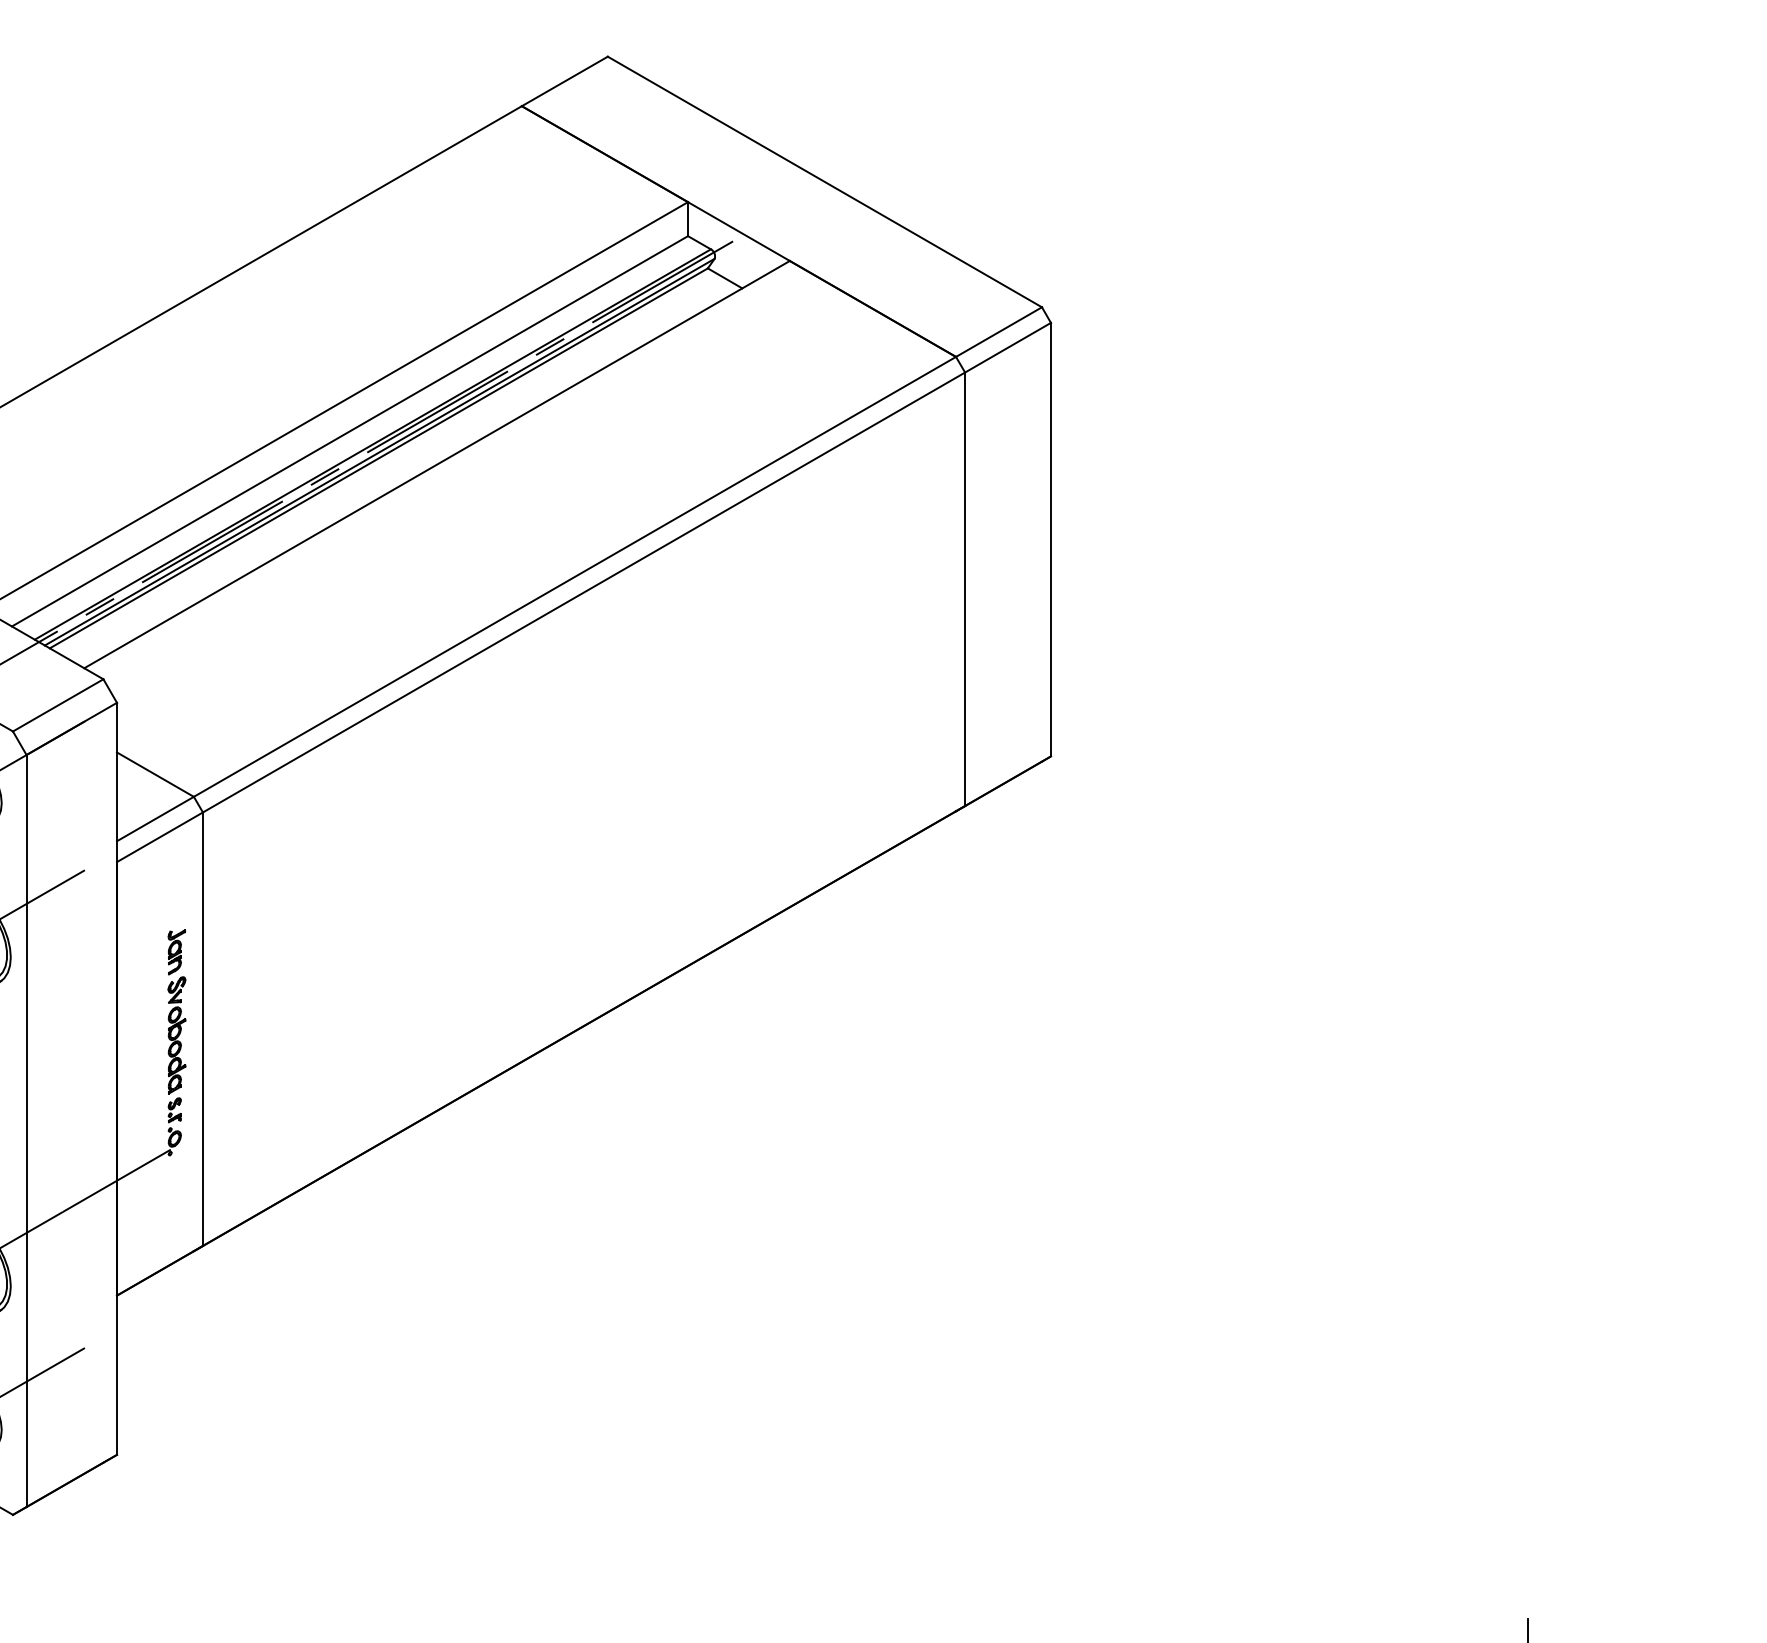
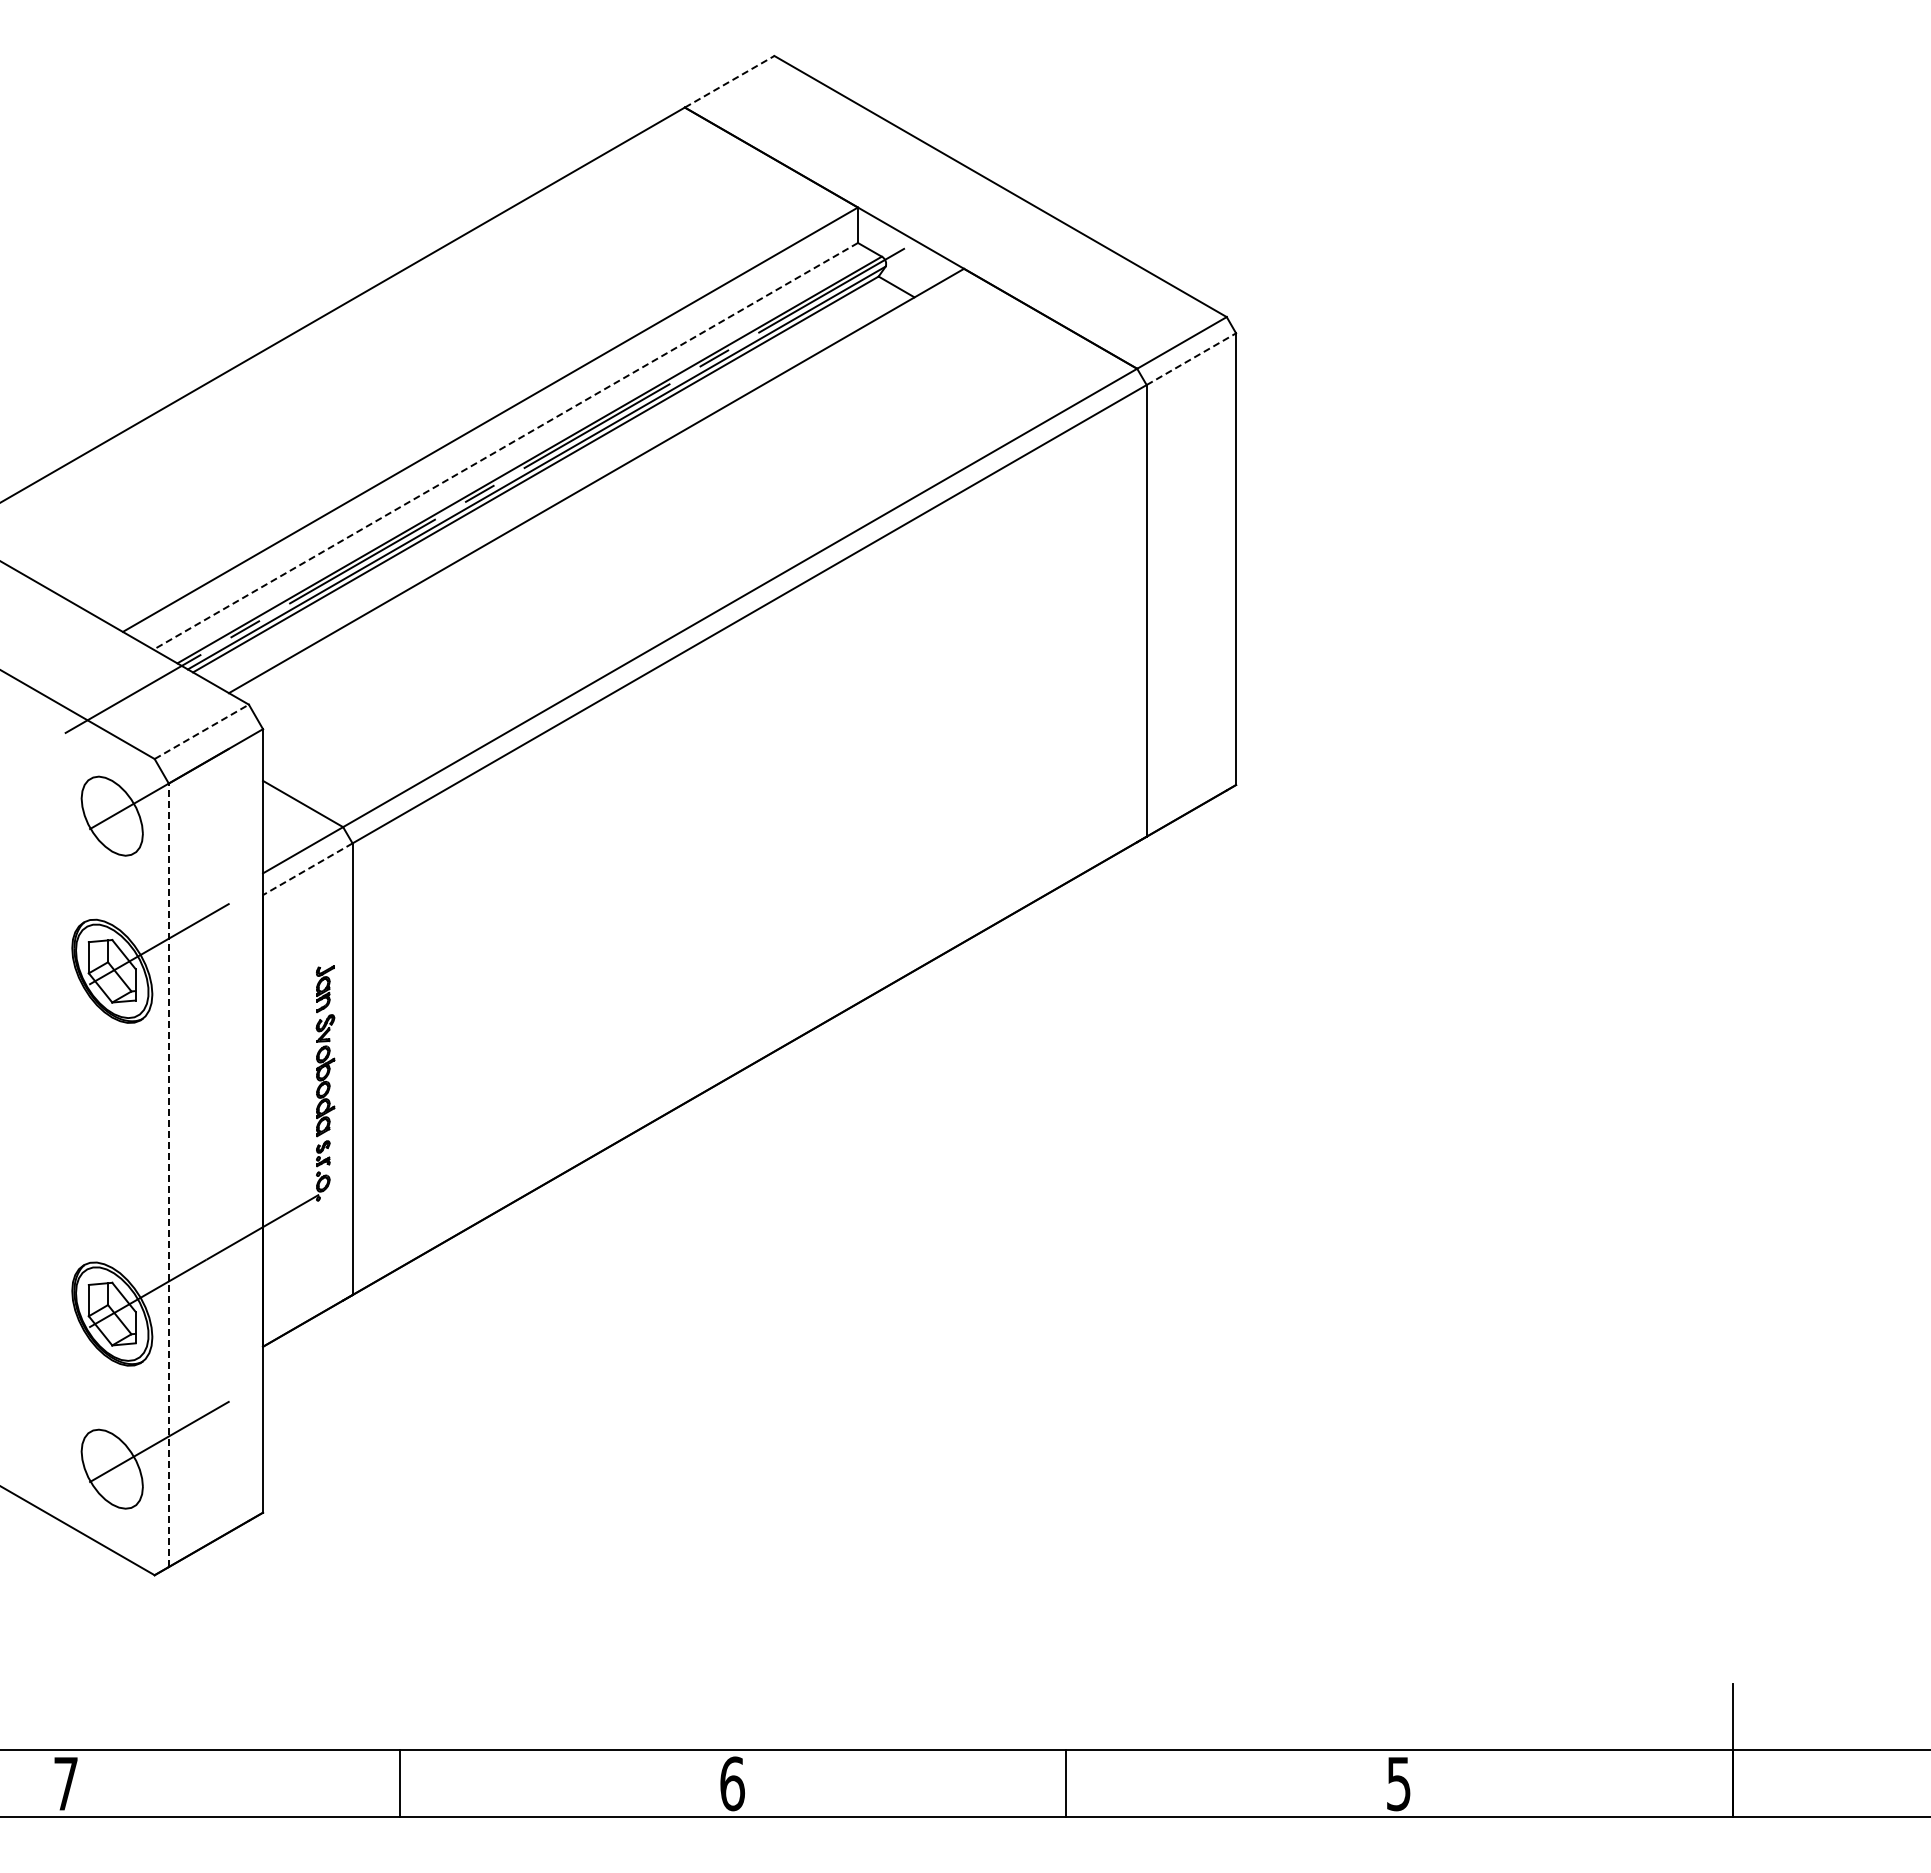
line: (564, 81) -> (729, 81), solid -> dashed
line: (1008, 348) -> (1191, 359), solid -> dashed
line: (349, 431) -> (505, 446), solid -> dashed
line: (58, 705) -> (202, 731), solid -> dashed
line: (159, 837) -> (307, 869), solid -> dashed
line: (26, 1131) -> (168, 1175), solid -> dashed

